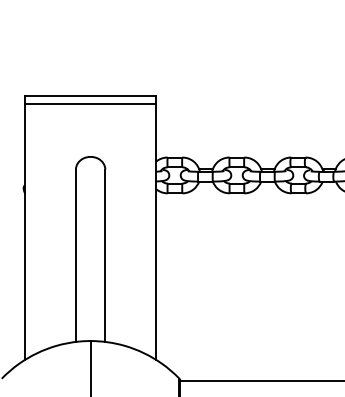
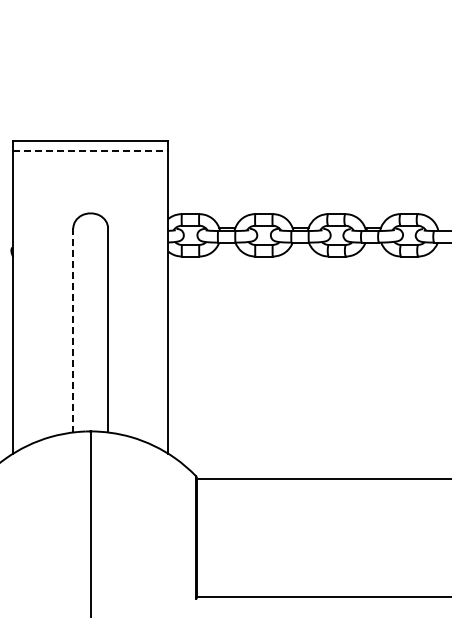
line: (91, 104) -> (91, 151), solid -> dashed
line: (76, 255) -> (73, 330), solid -> dashed

